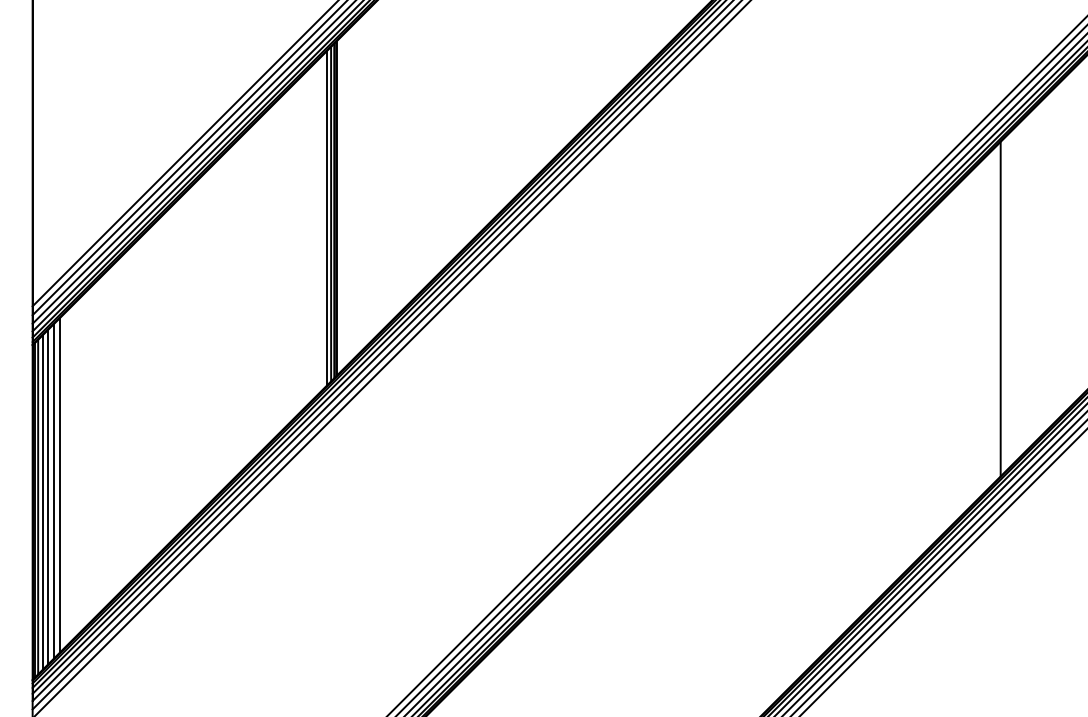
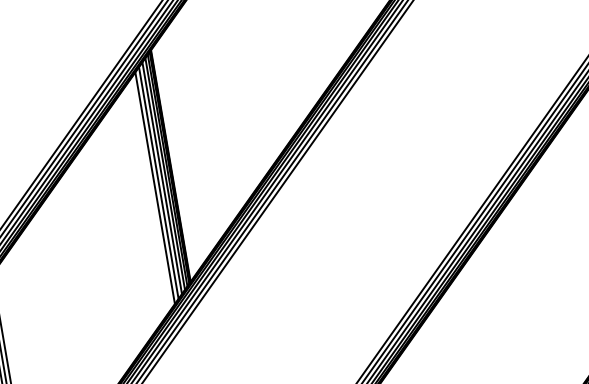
line: (321, 223) -> (162, 178), added
line: (315, 229) -> (158, 183), added
line: (309, 235) -> (155, 187), added

